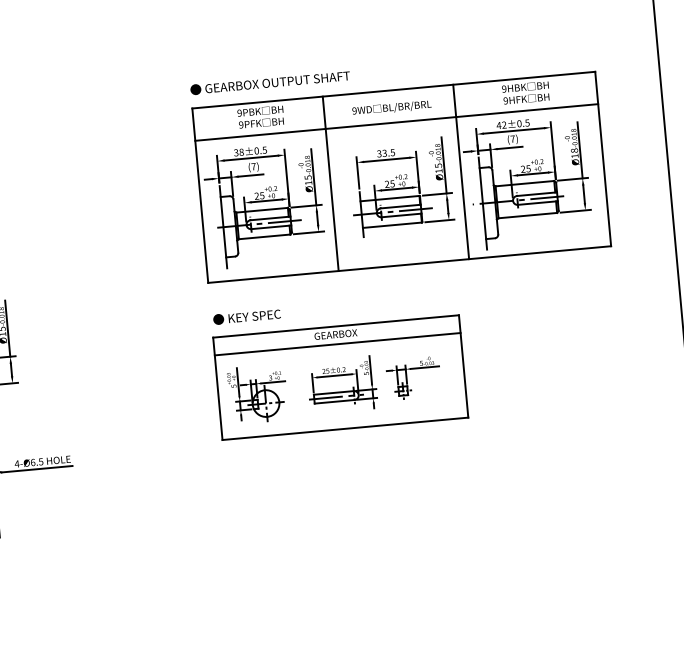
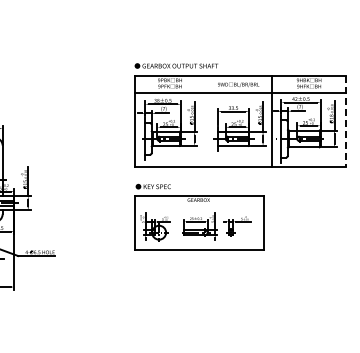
line: (603, 159) -> (346, 121), solid -> dashed
line: (331, 183) -> (203, 121), removed
line: (336, 344) -> (198, 205), removed

